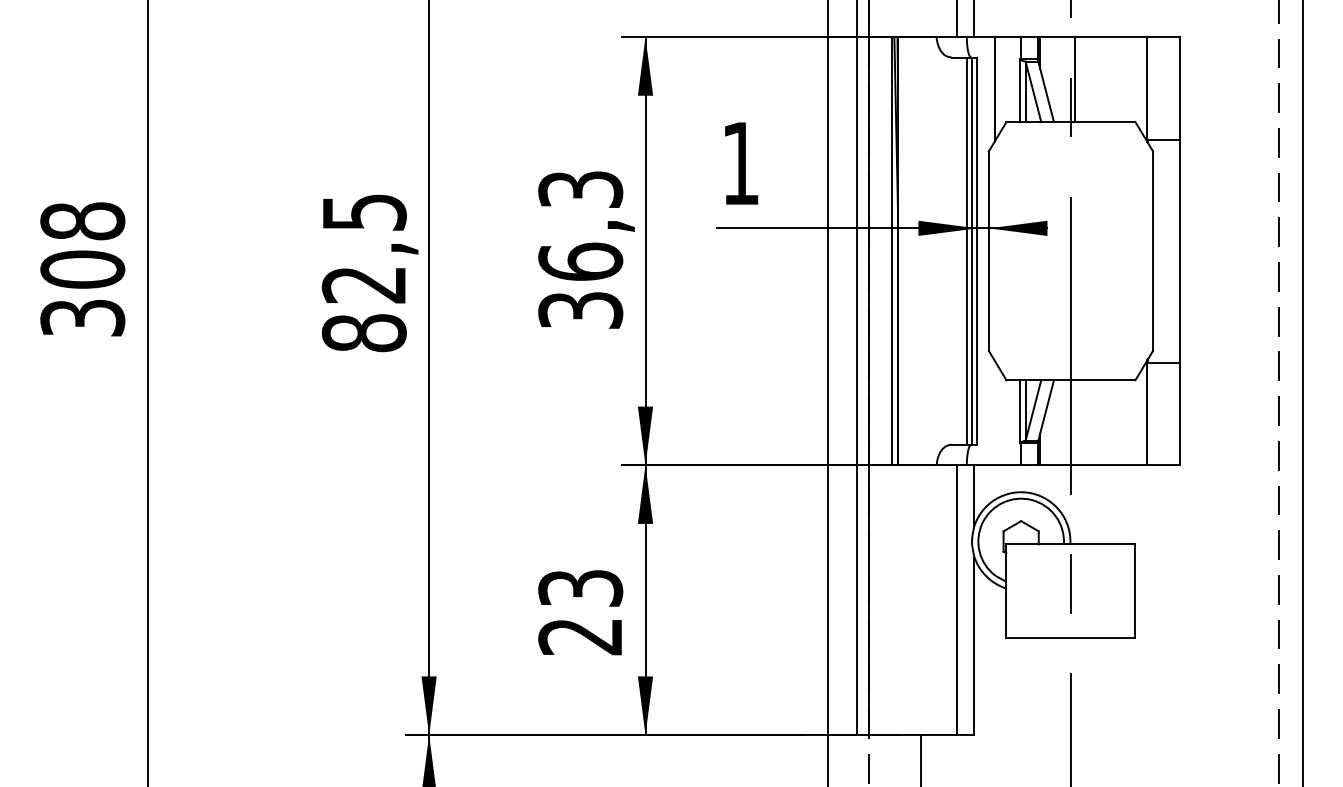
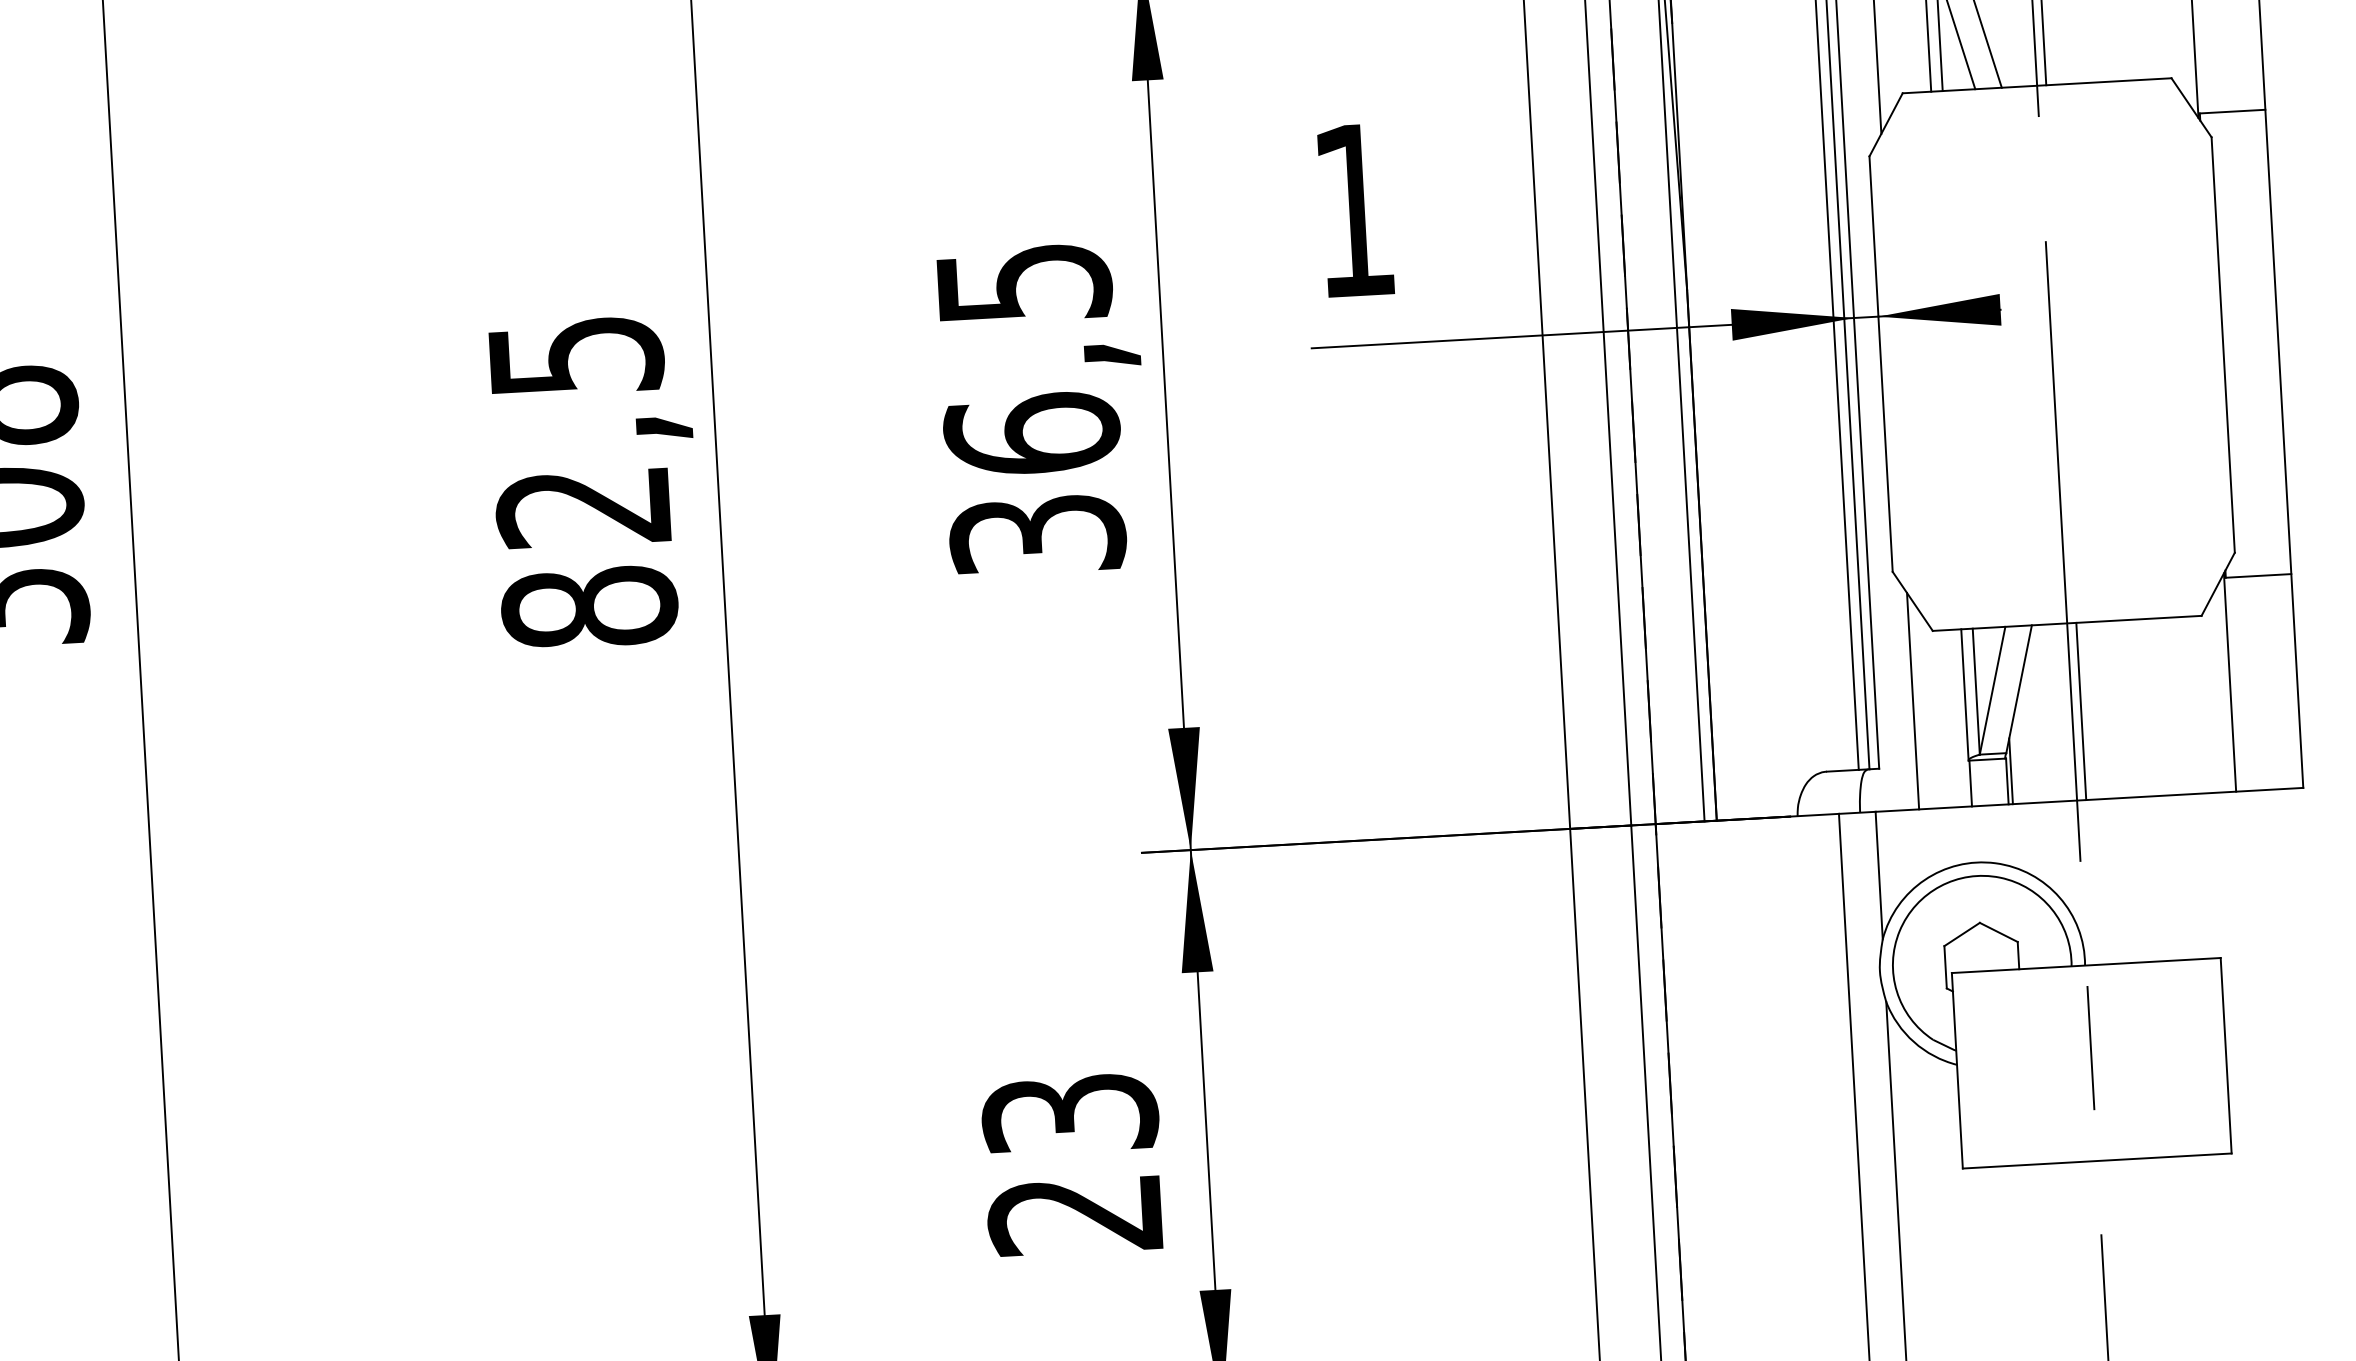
text: (580, 189) -> (1023, 283), 36,3 -> 36,5
line: (995, 413) -> (1913, 701), added
line: (1075, 422) -> (2081, 710), added

